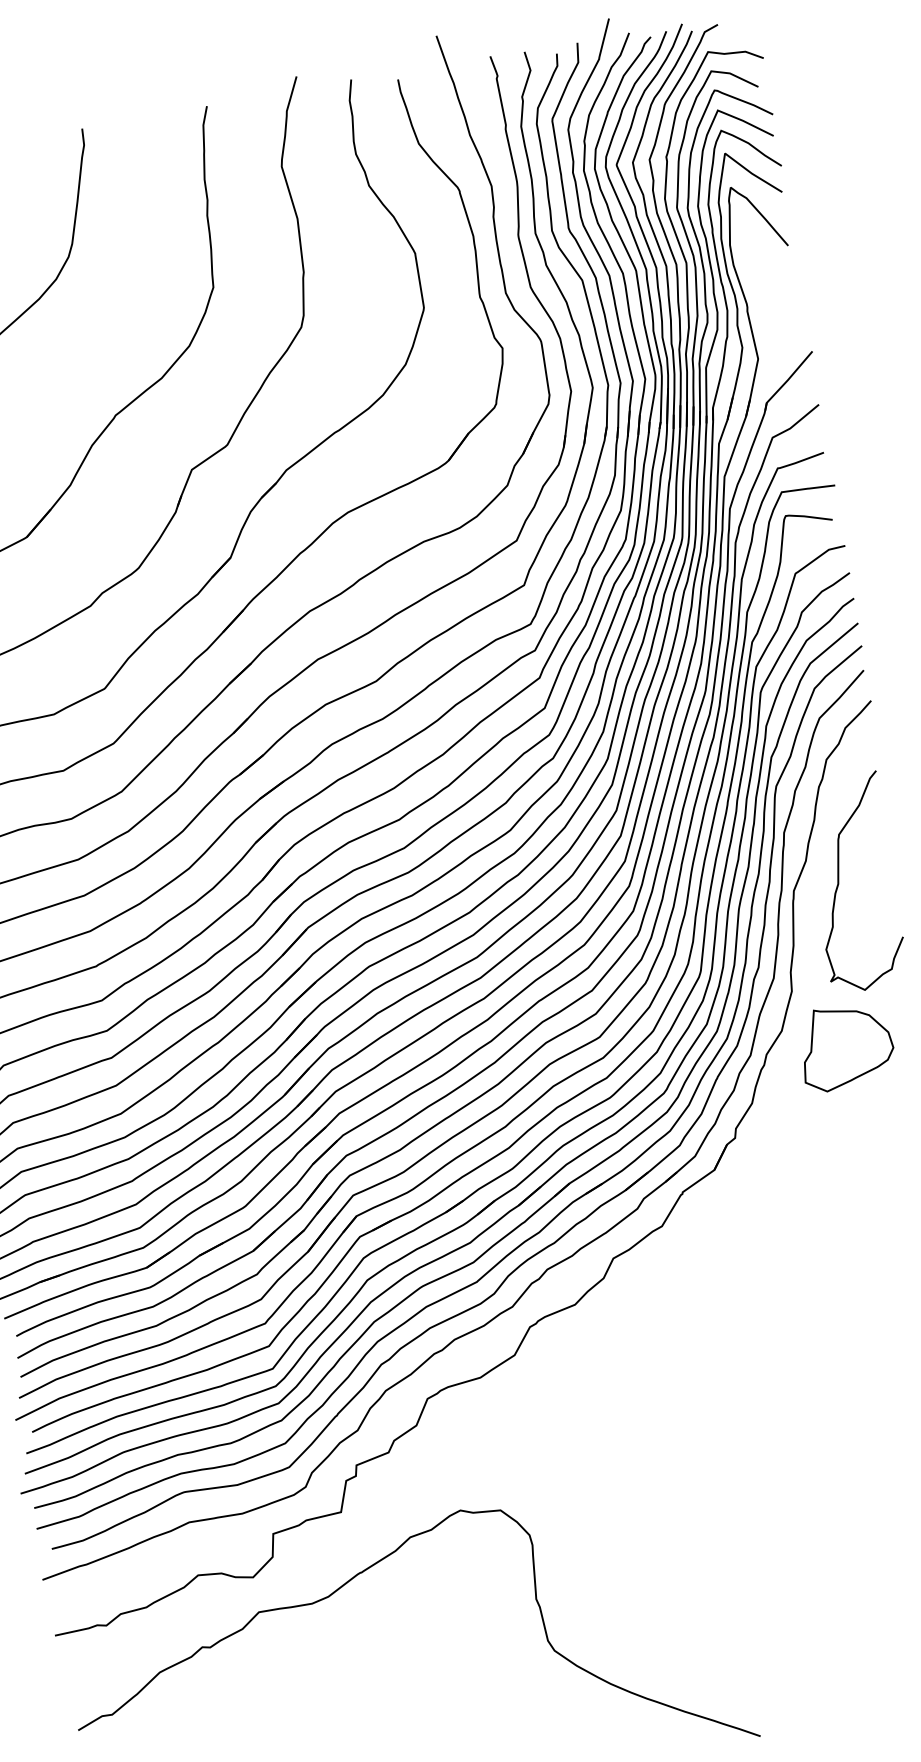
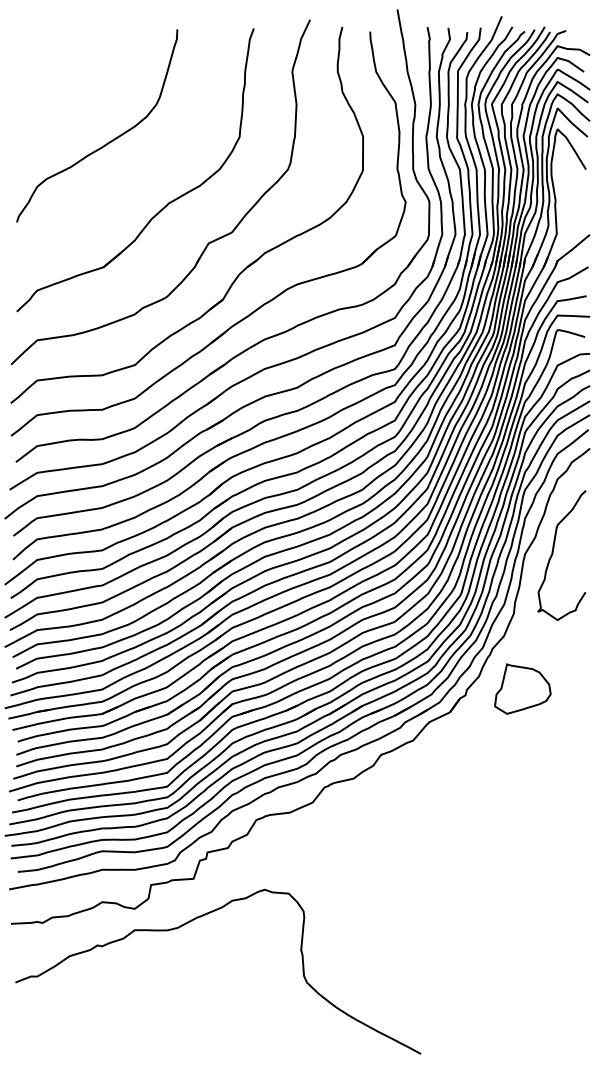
part: (845, 1045) -> (522, 688), moved

